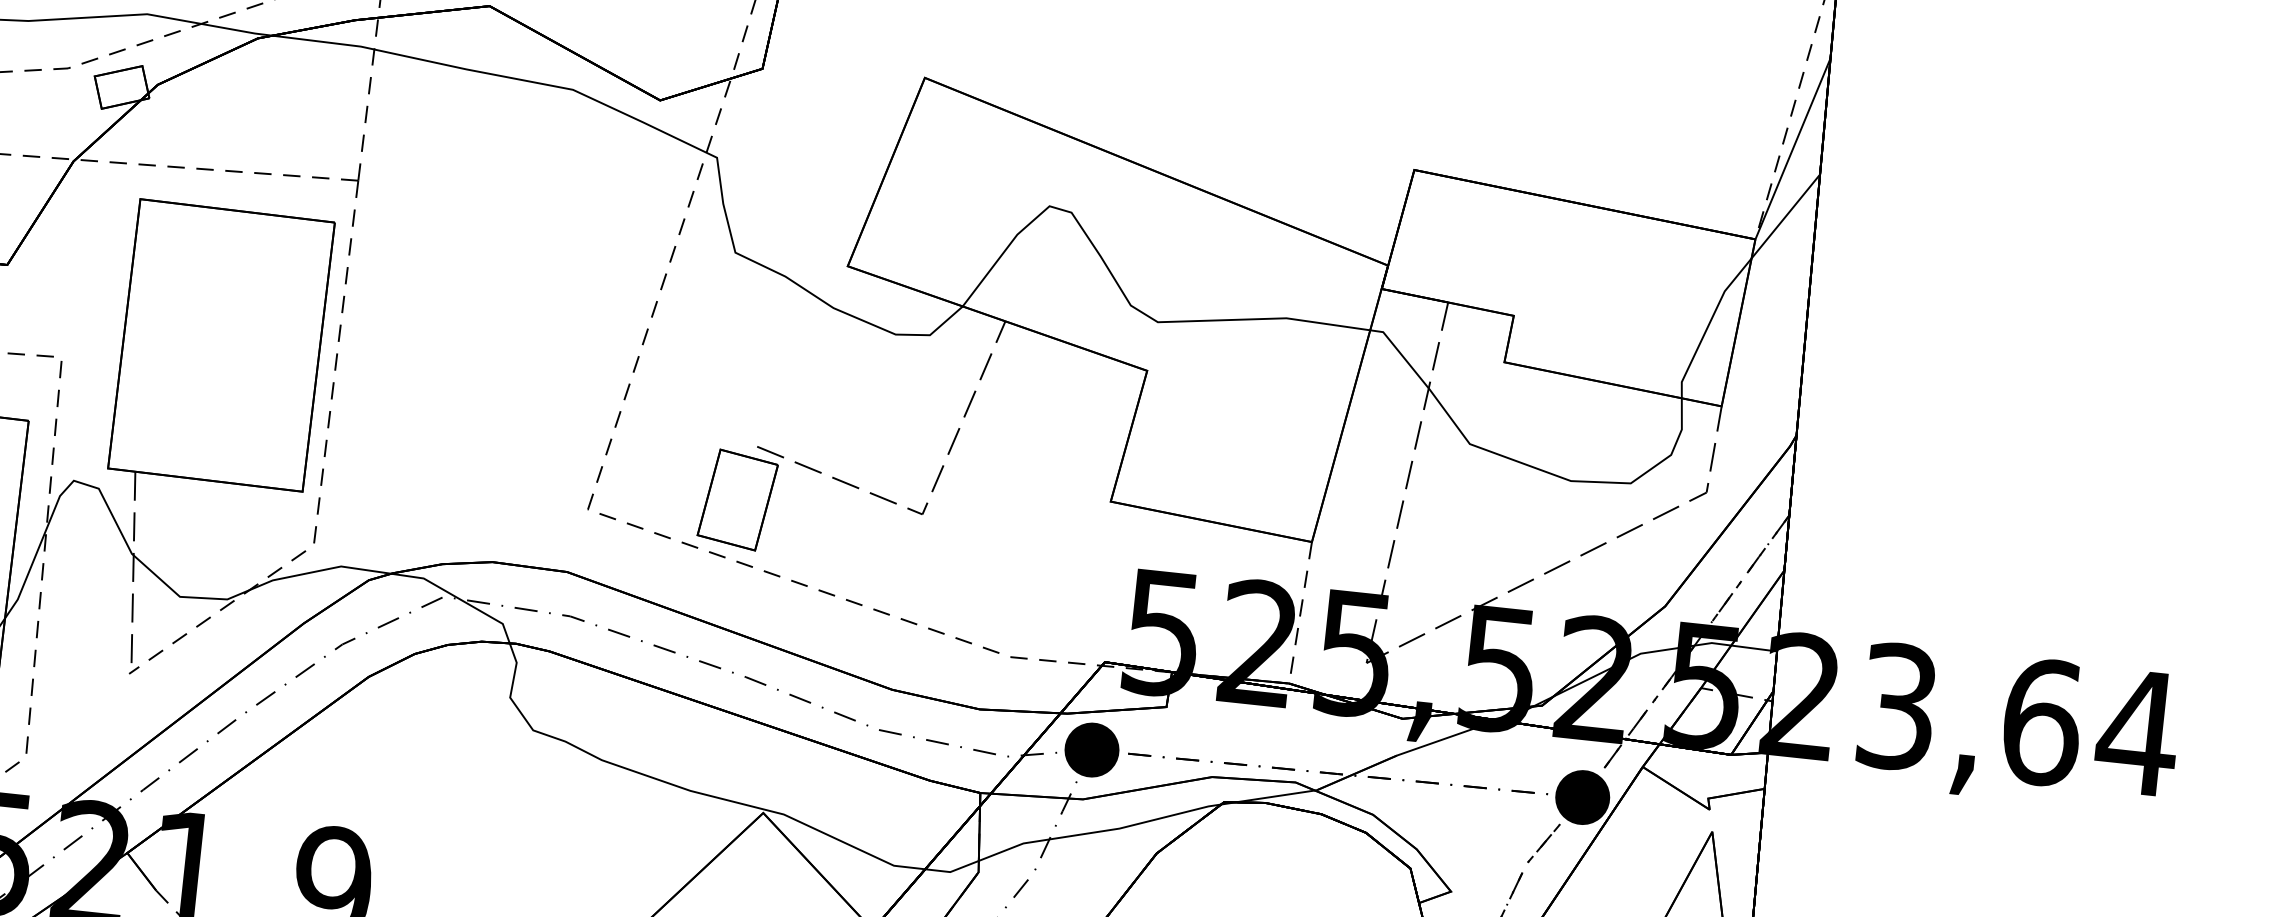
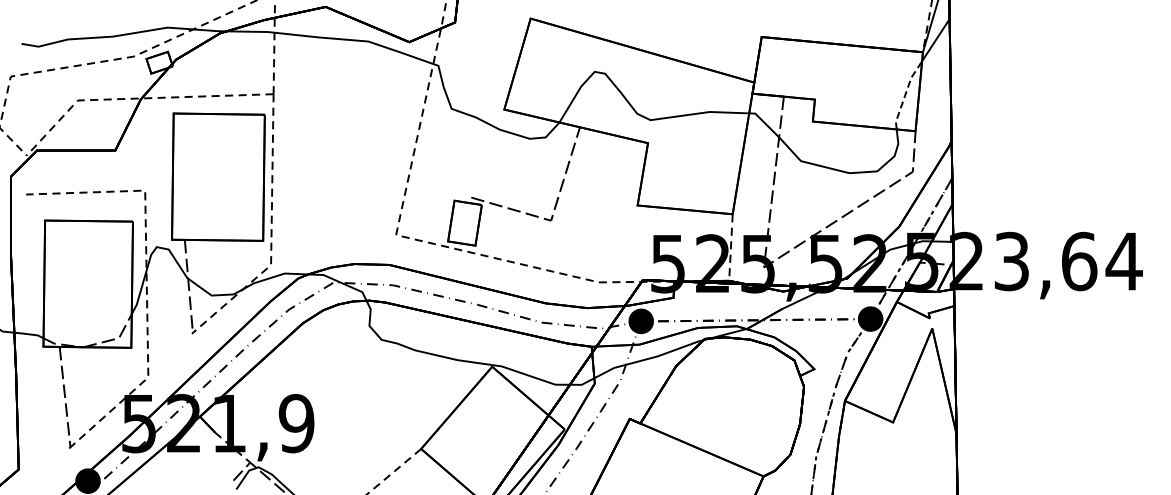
line: (1708, 323) -> (905, 93), solid -> dashed

